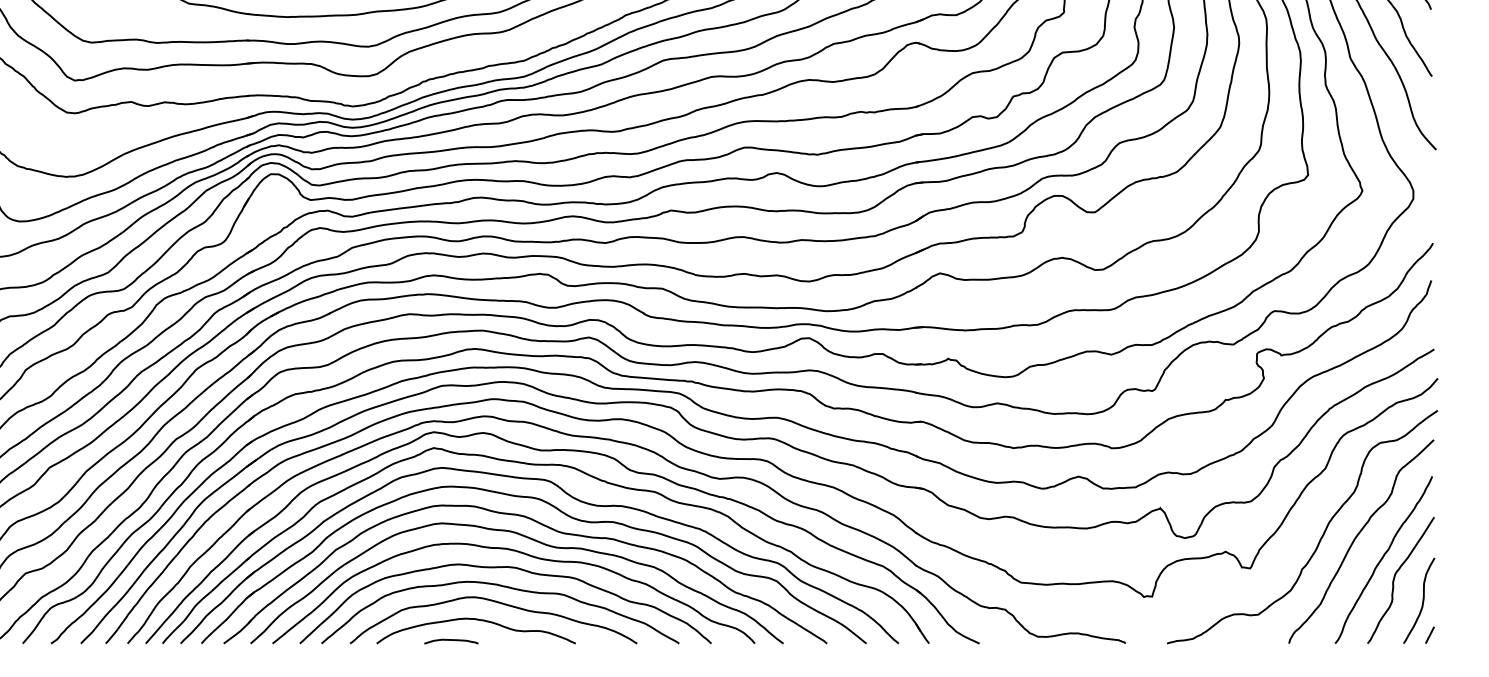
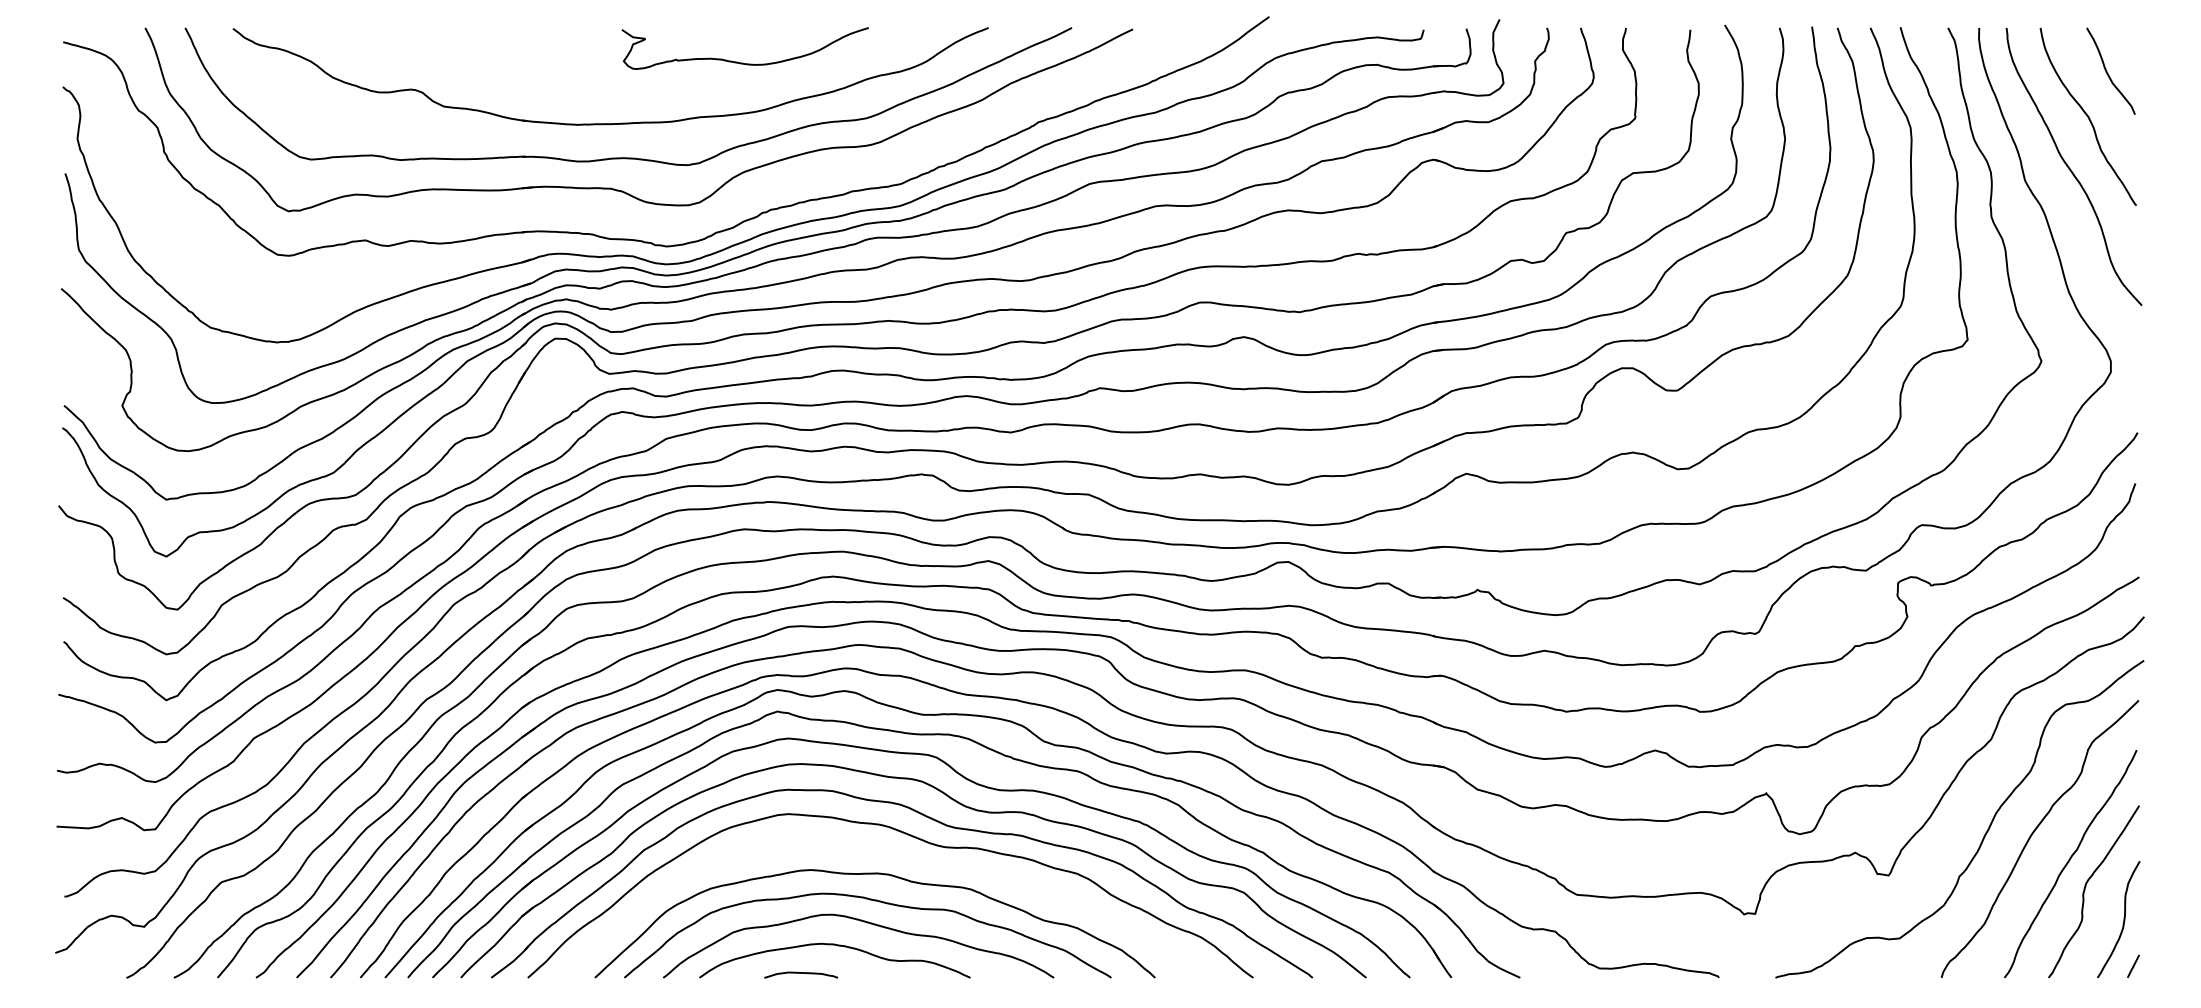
curve: (526, 555) -> (903, 857), removed

